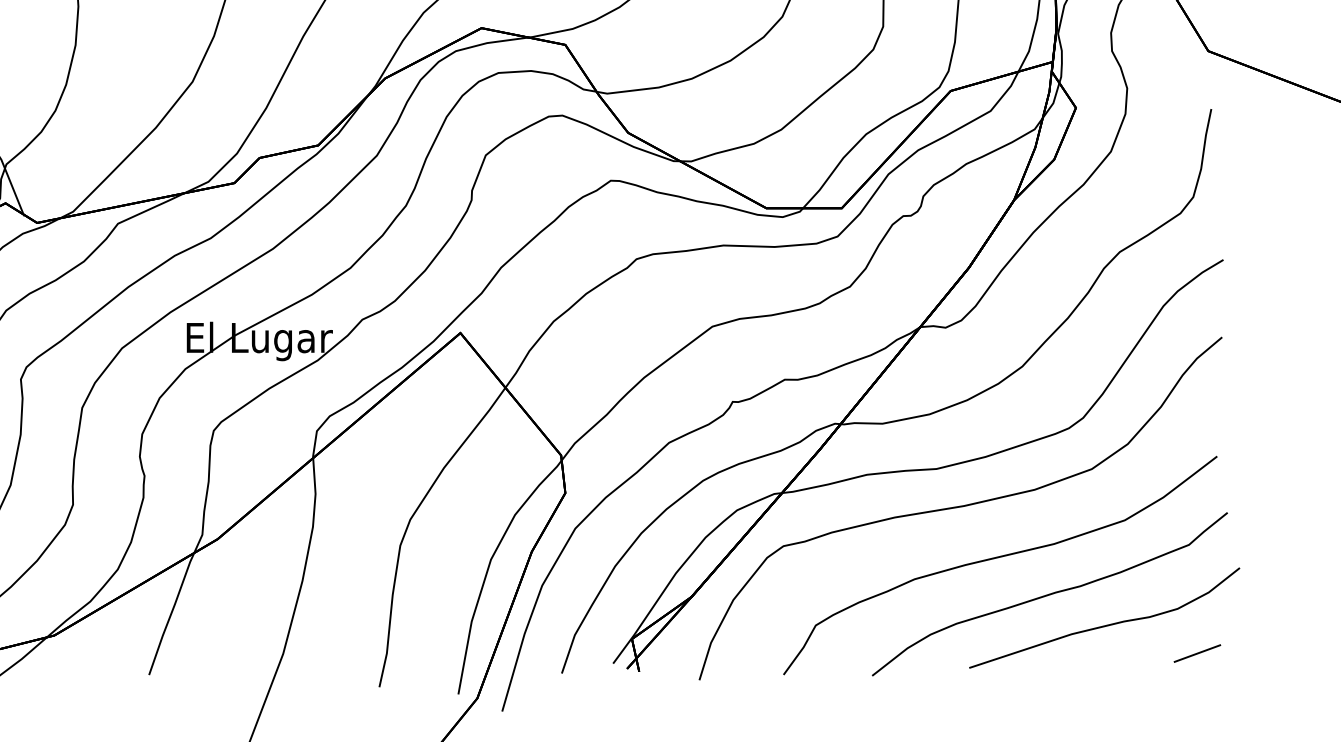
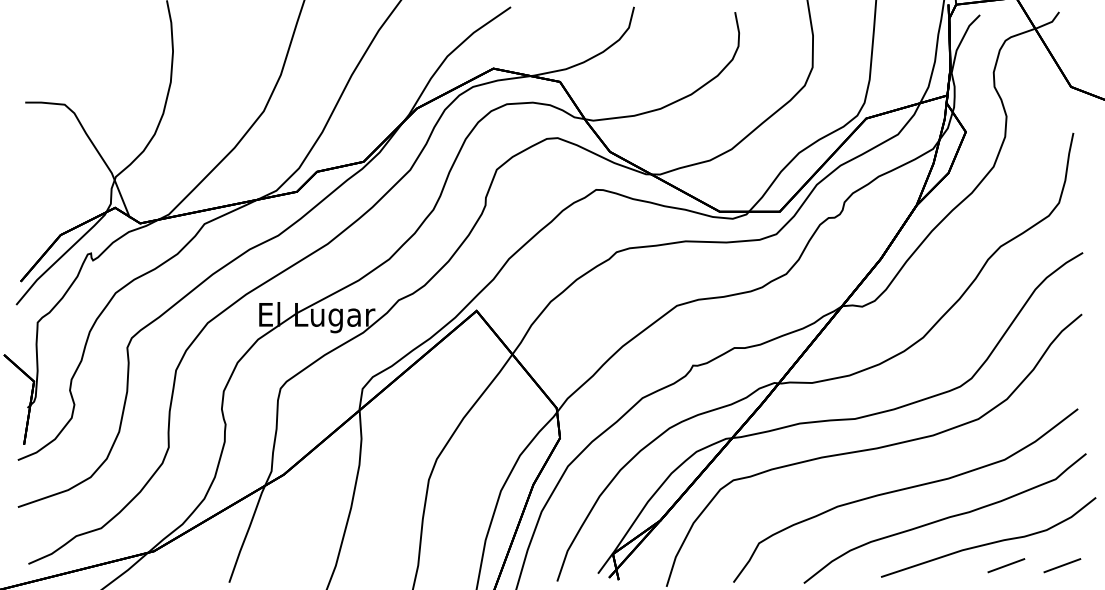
line: (1127, 653) -> (1006, 565), added

